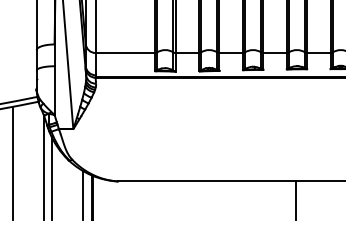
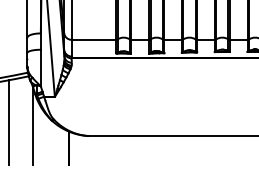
line: (51, 178) -> (38, 133), removed
line: (82, 194) -> (61, 145), removed
line: (295, 199) -> (221, 149), removed

